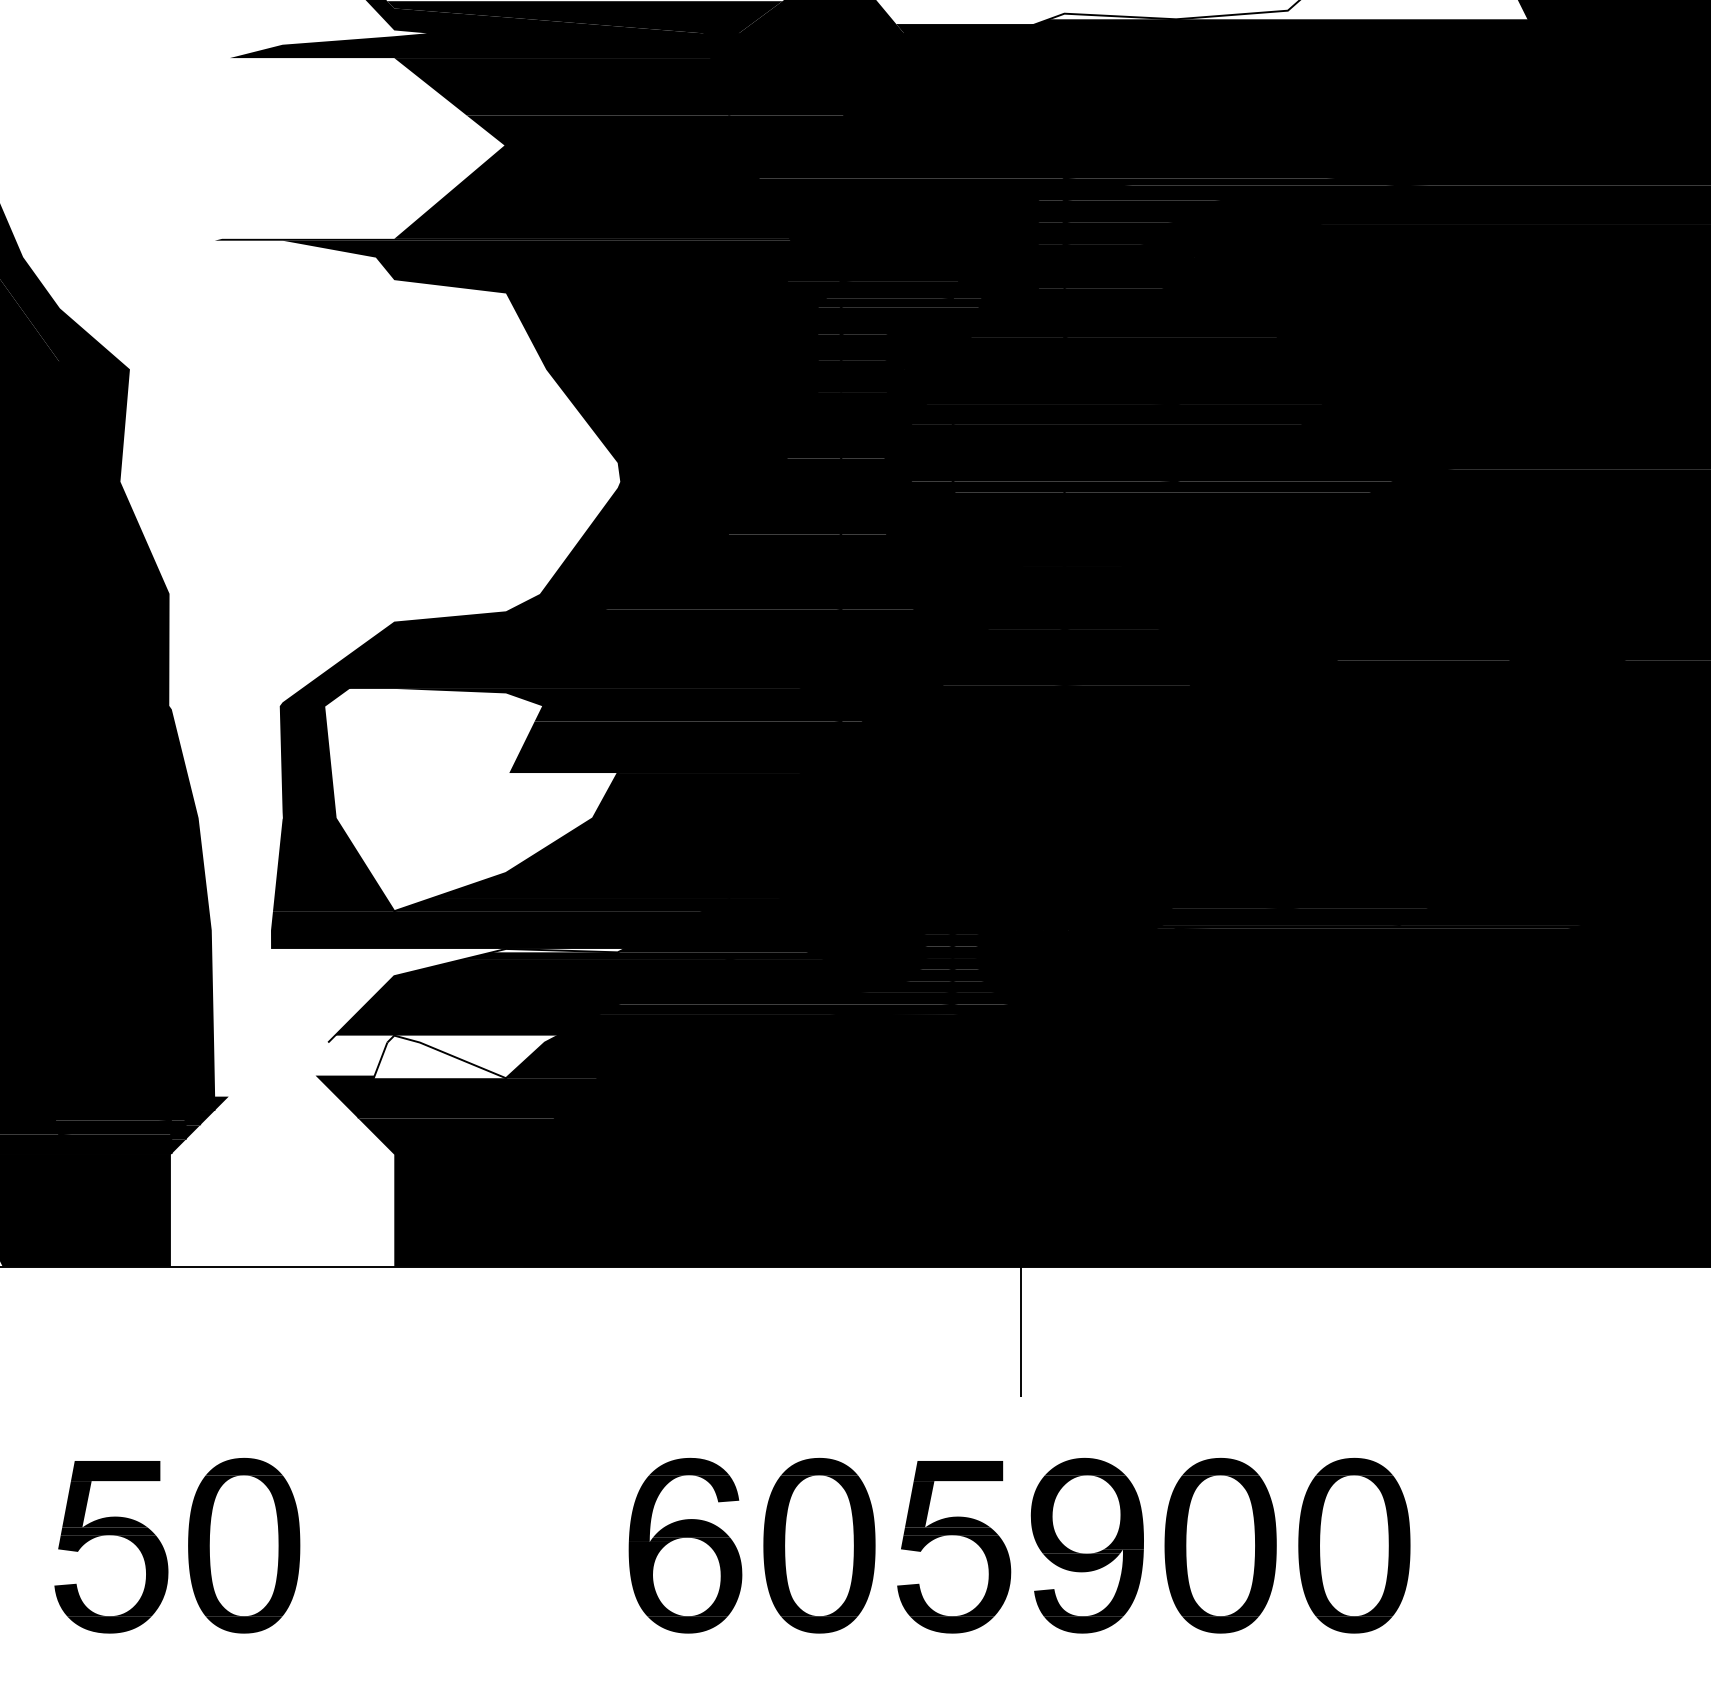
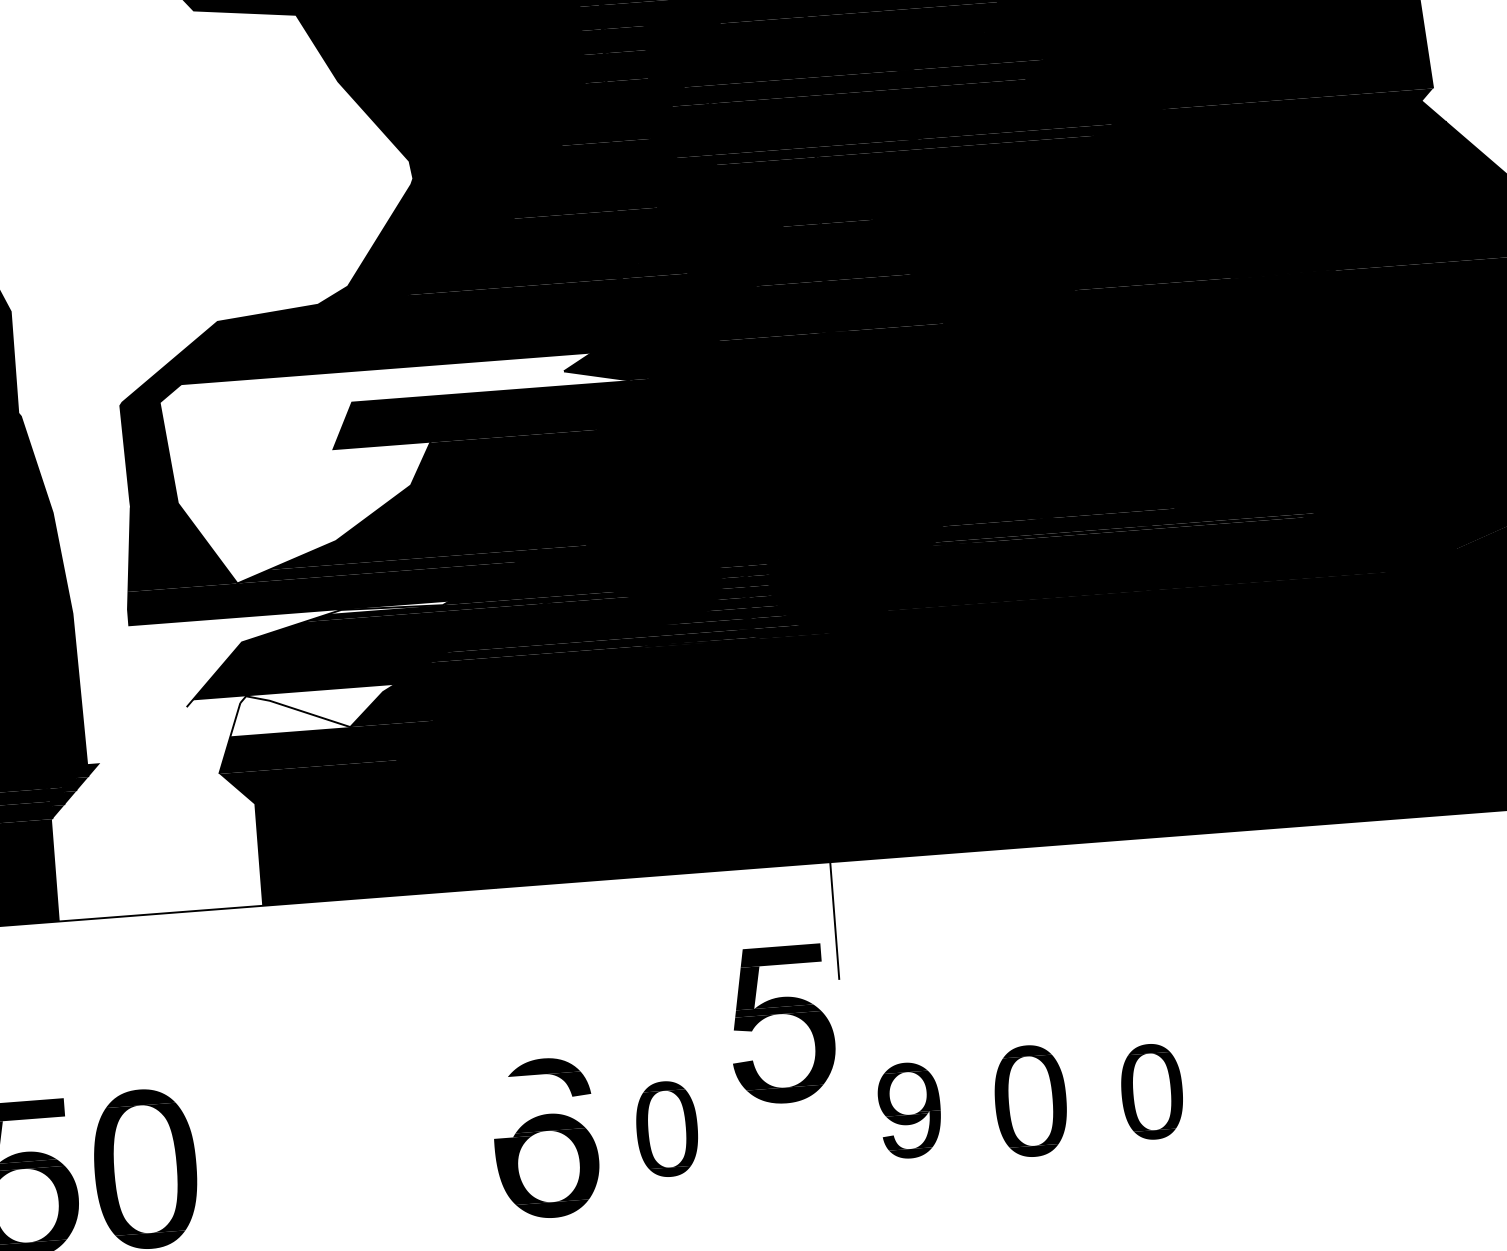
fill: (617, 704) -> (425, 380), removed
fill: (344, 1096) -> (205, 754), removed
fill: (658, 1508) -> (518, 1106), removed
part: (954, 1535) -> (781, 1014), moved
part: (819, 1545) -> (667, 1128), size x0.6
part: (1086, 1545) -> (909, 1110), size x0.6
part: (1220, 1545) -> (1030, 1100), size x0.7
part: (1354, 1545) -> (1152, 1091), size x0.6

